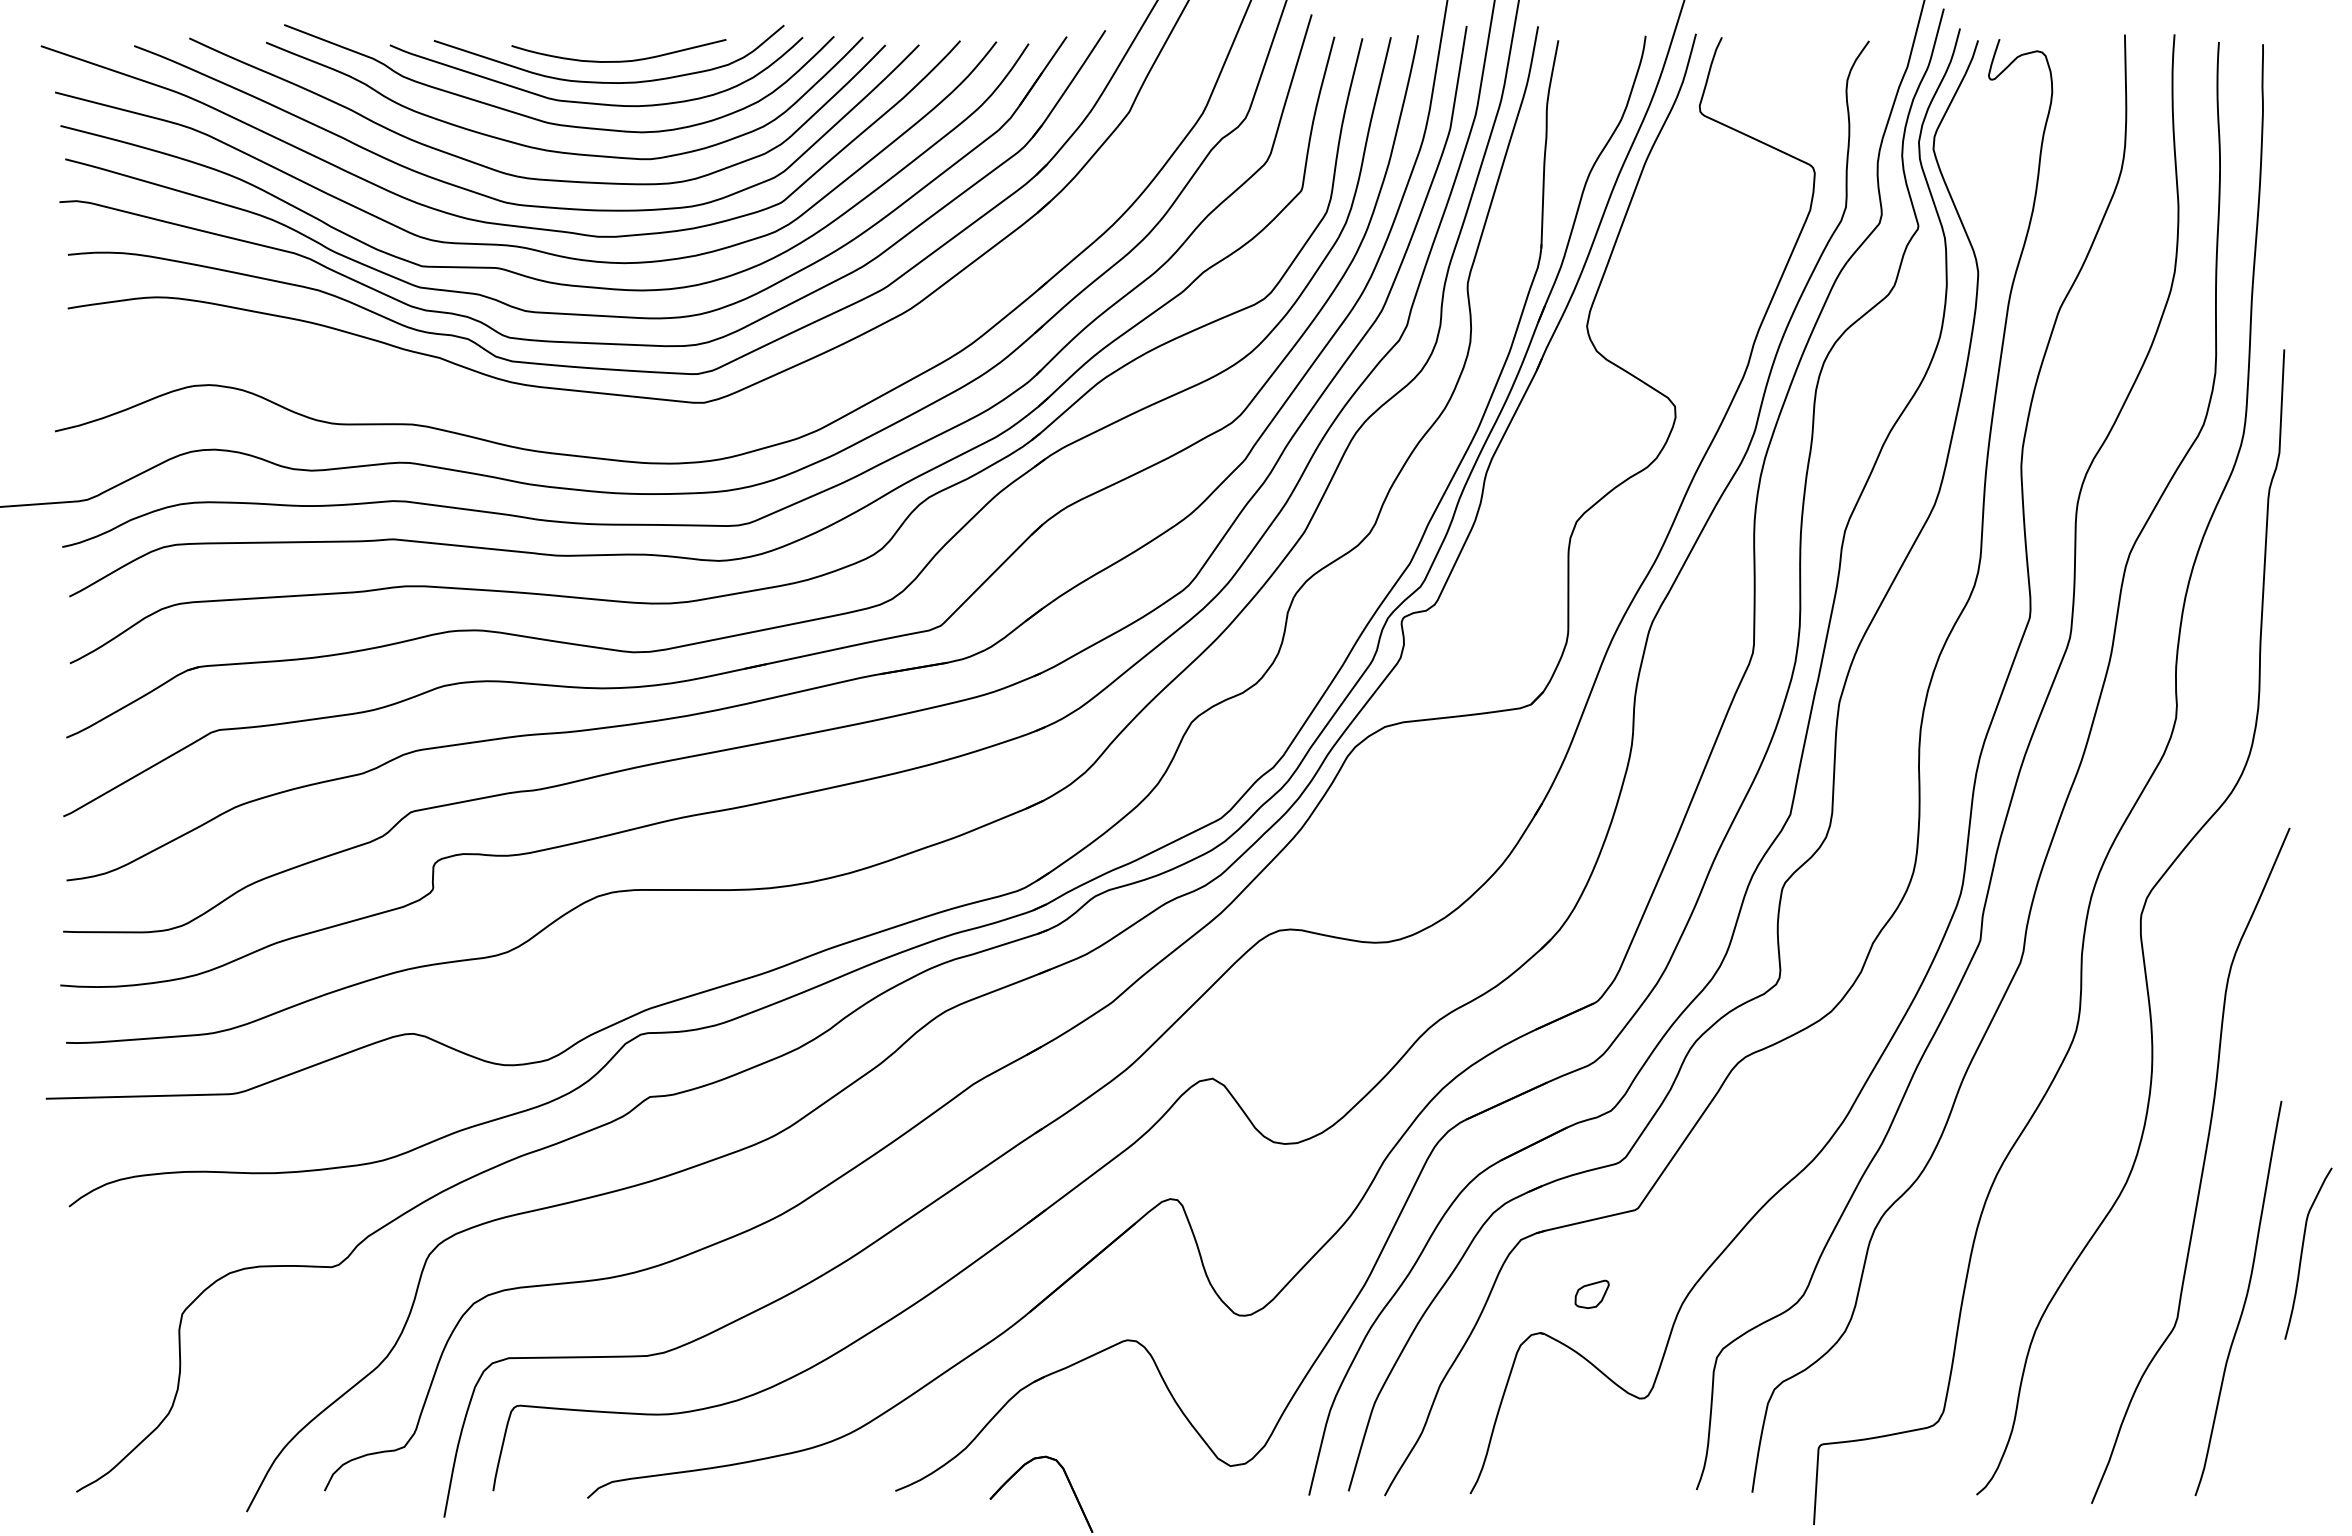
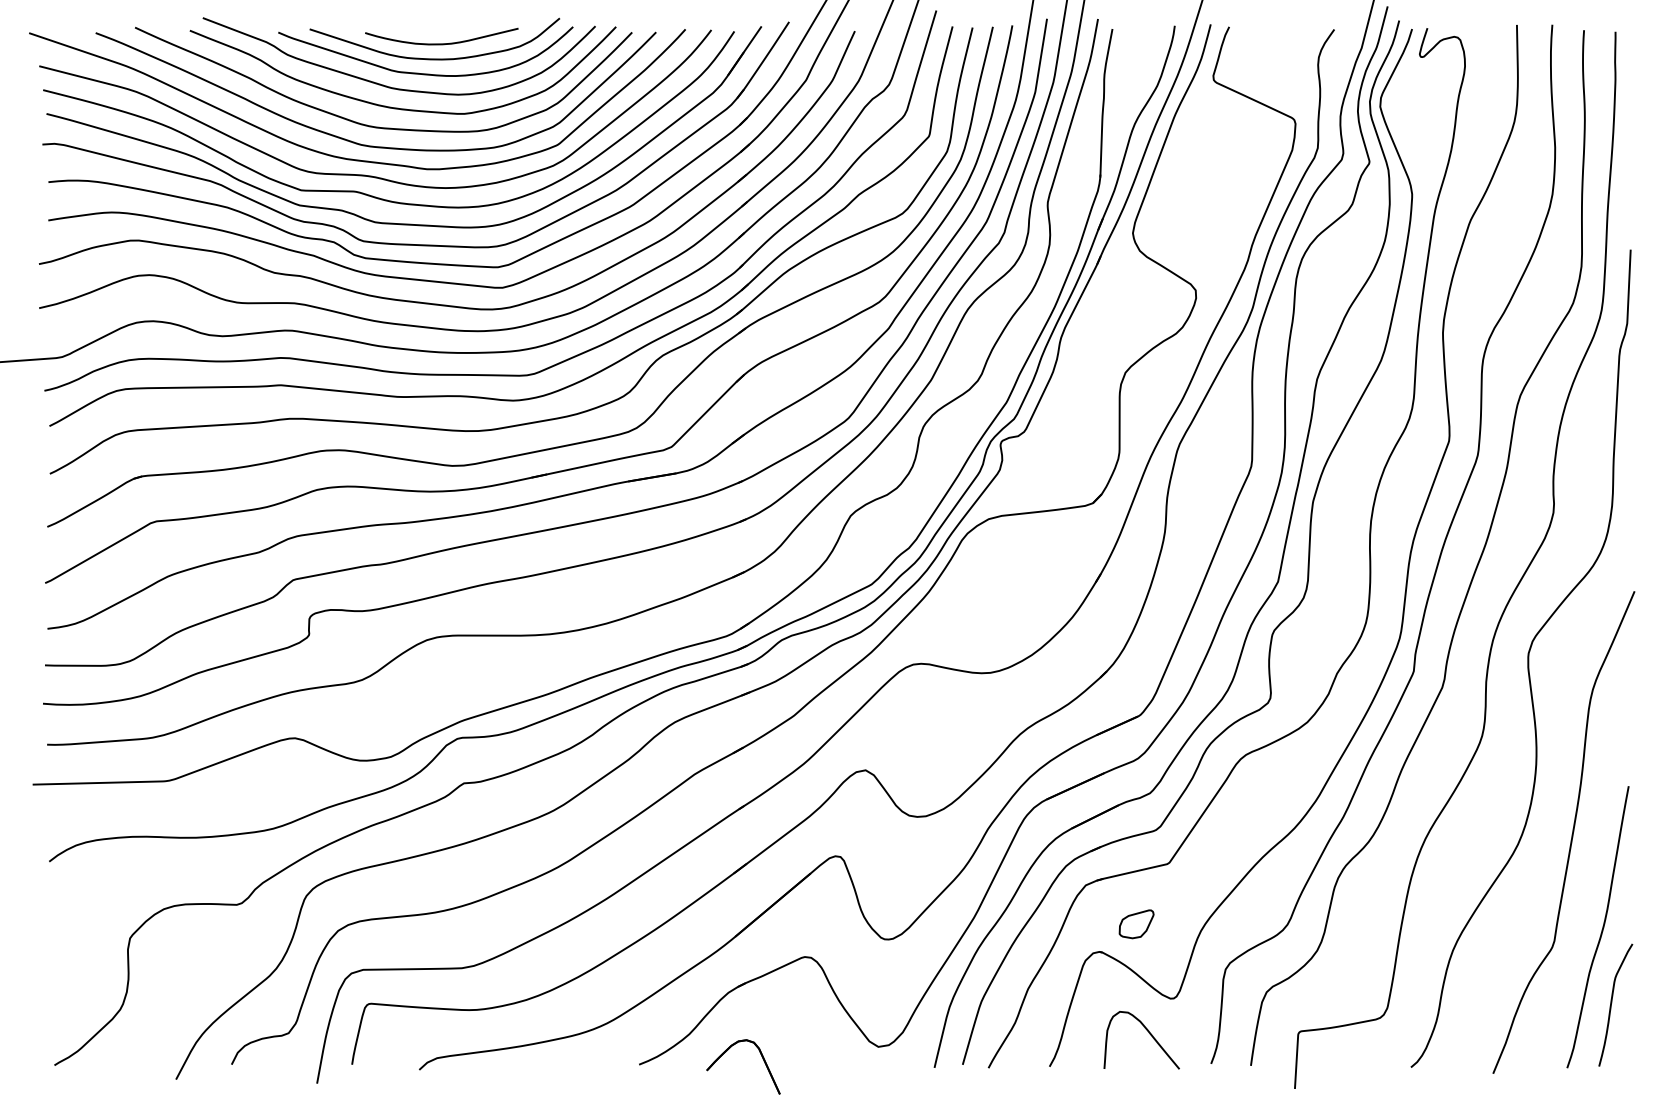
part: (606, 424) -> (432, 303), added
curve: (2302, 1253) -> (1611, 1005), moved
part: (1591, 1294) -> (1136, 924), size x1.43
curve: (1610, 1448) -> (1149, 1034), added

